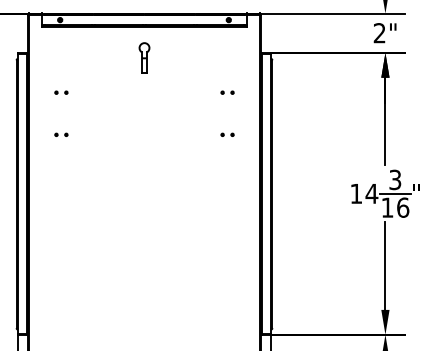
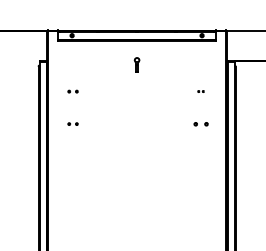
part: (144, 57) -> (137, 64), size x0.6
part: (227, 92) -> (201, 91), size x0.6
part: (227, 134) -> (201, 123), size x1.4

